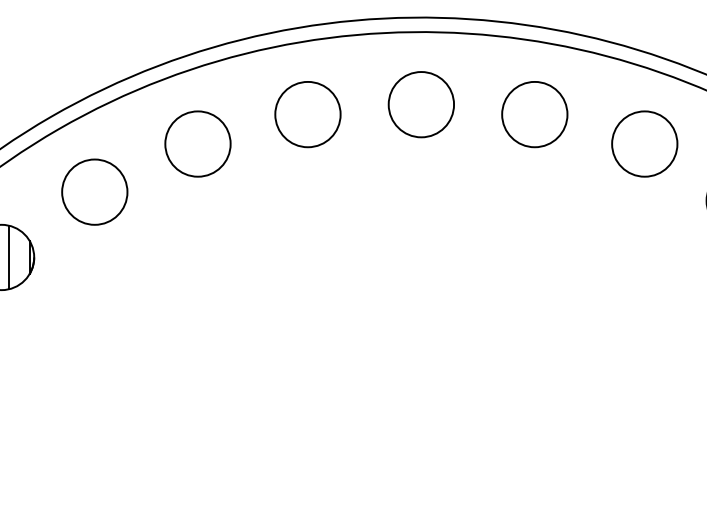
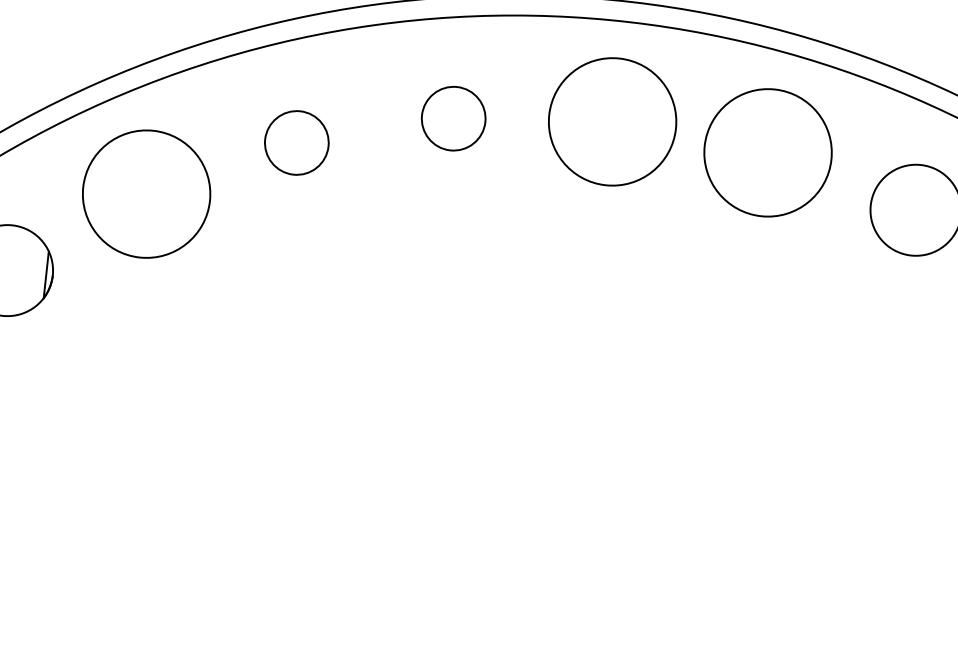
circle: (420, 104) -> (611, 121), size x1.4
circle: (307, 114) -> (453, 118), size x0.7
circle: (534, 114) -> (767, 152), size x1.4
circle: (197, 143) -> (296, 142), size x0.7
circle: (94, 191) -> (146, 193), size x1.4
line: (8, 257) -> (17, 271), removed

